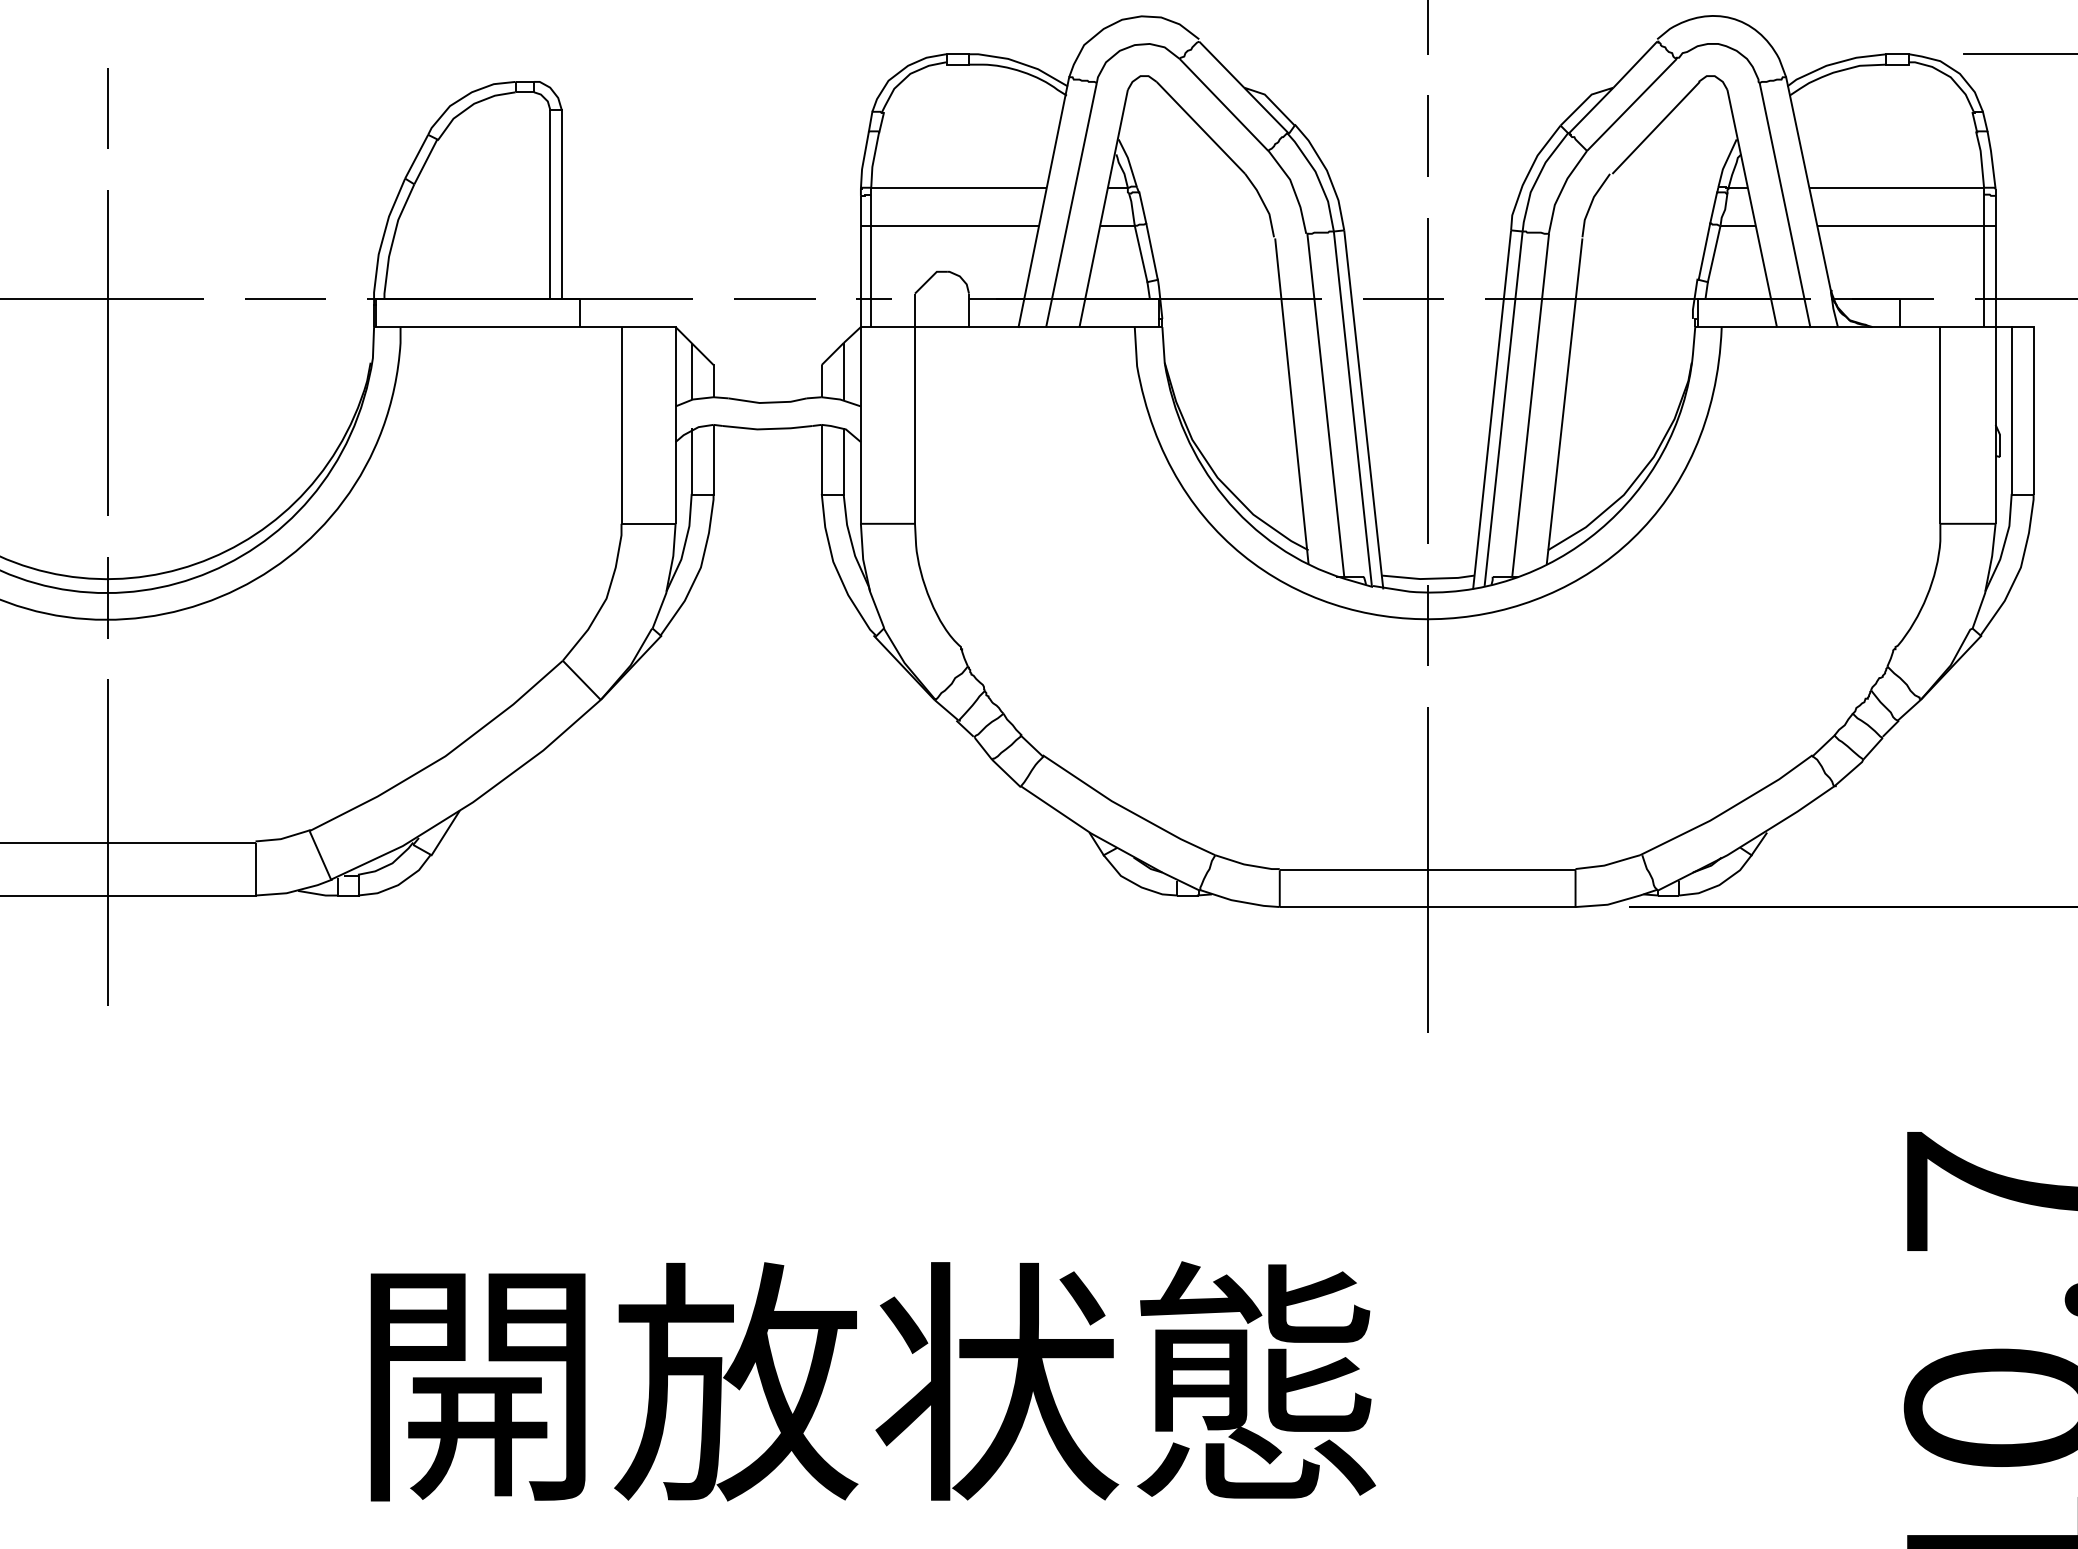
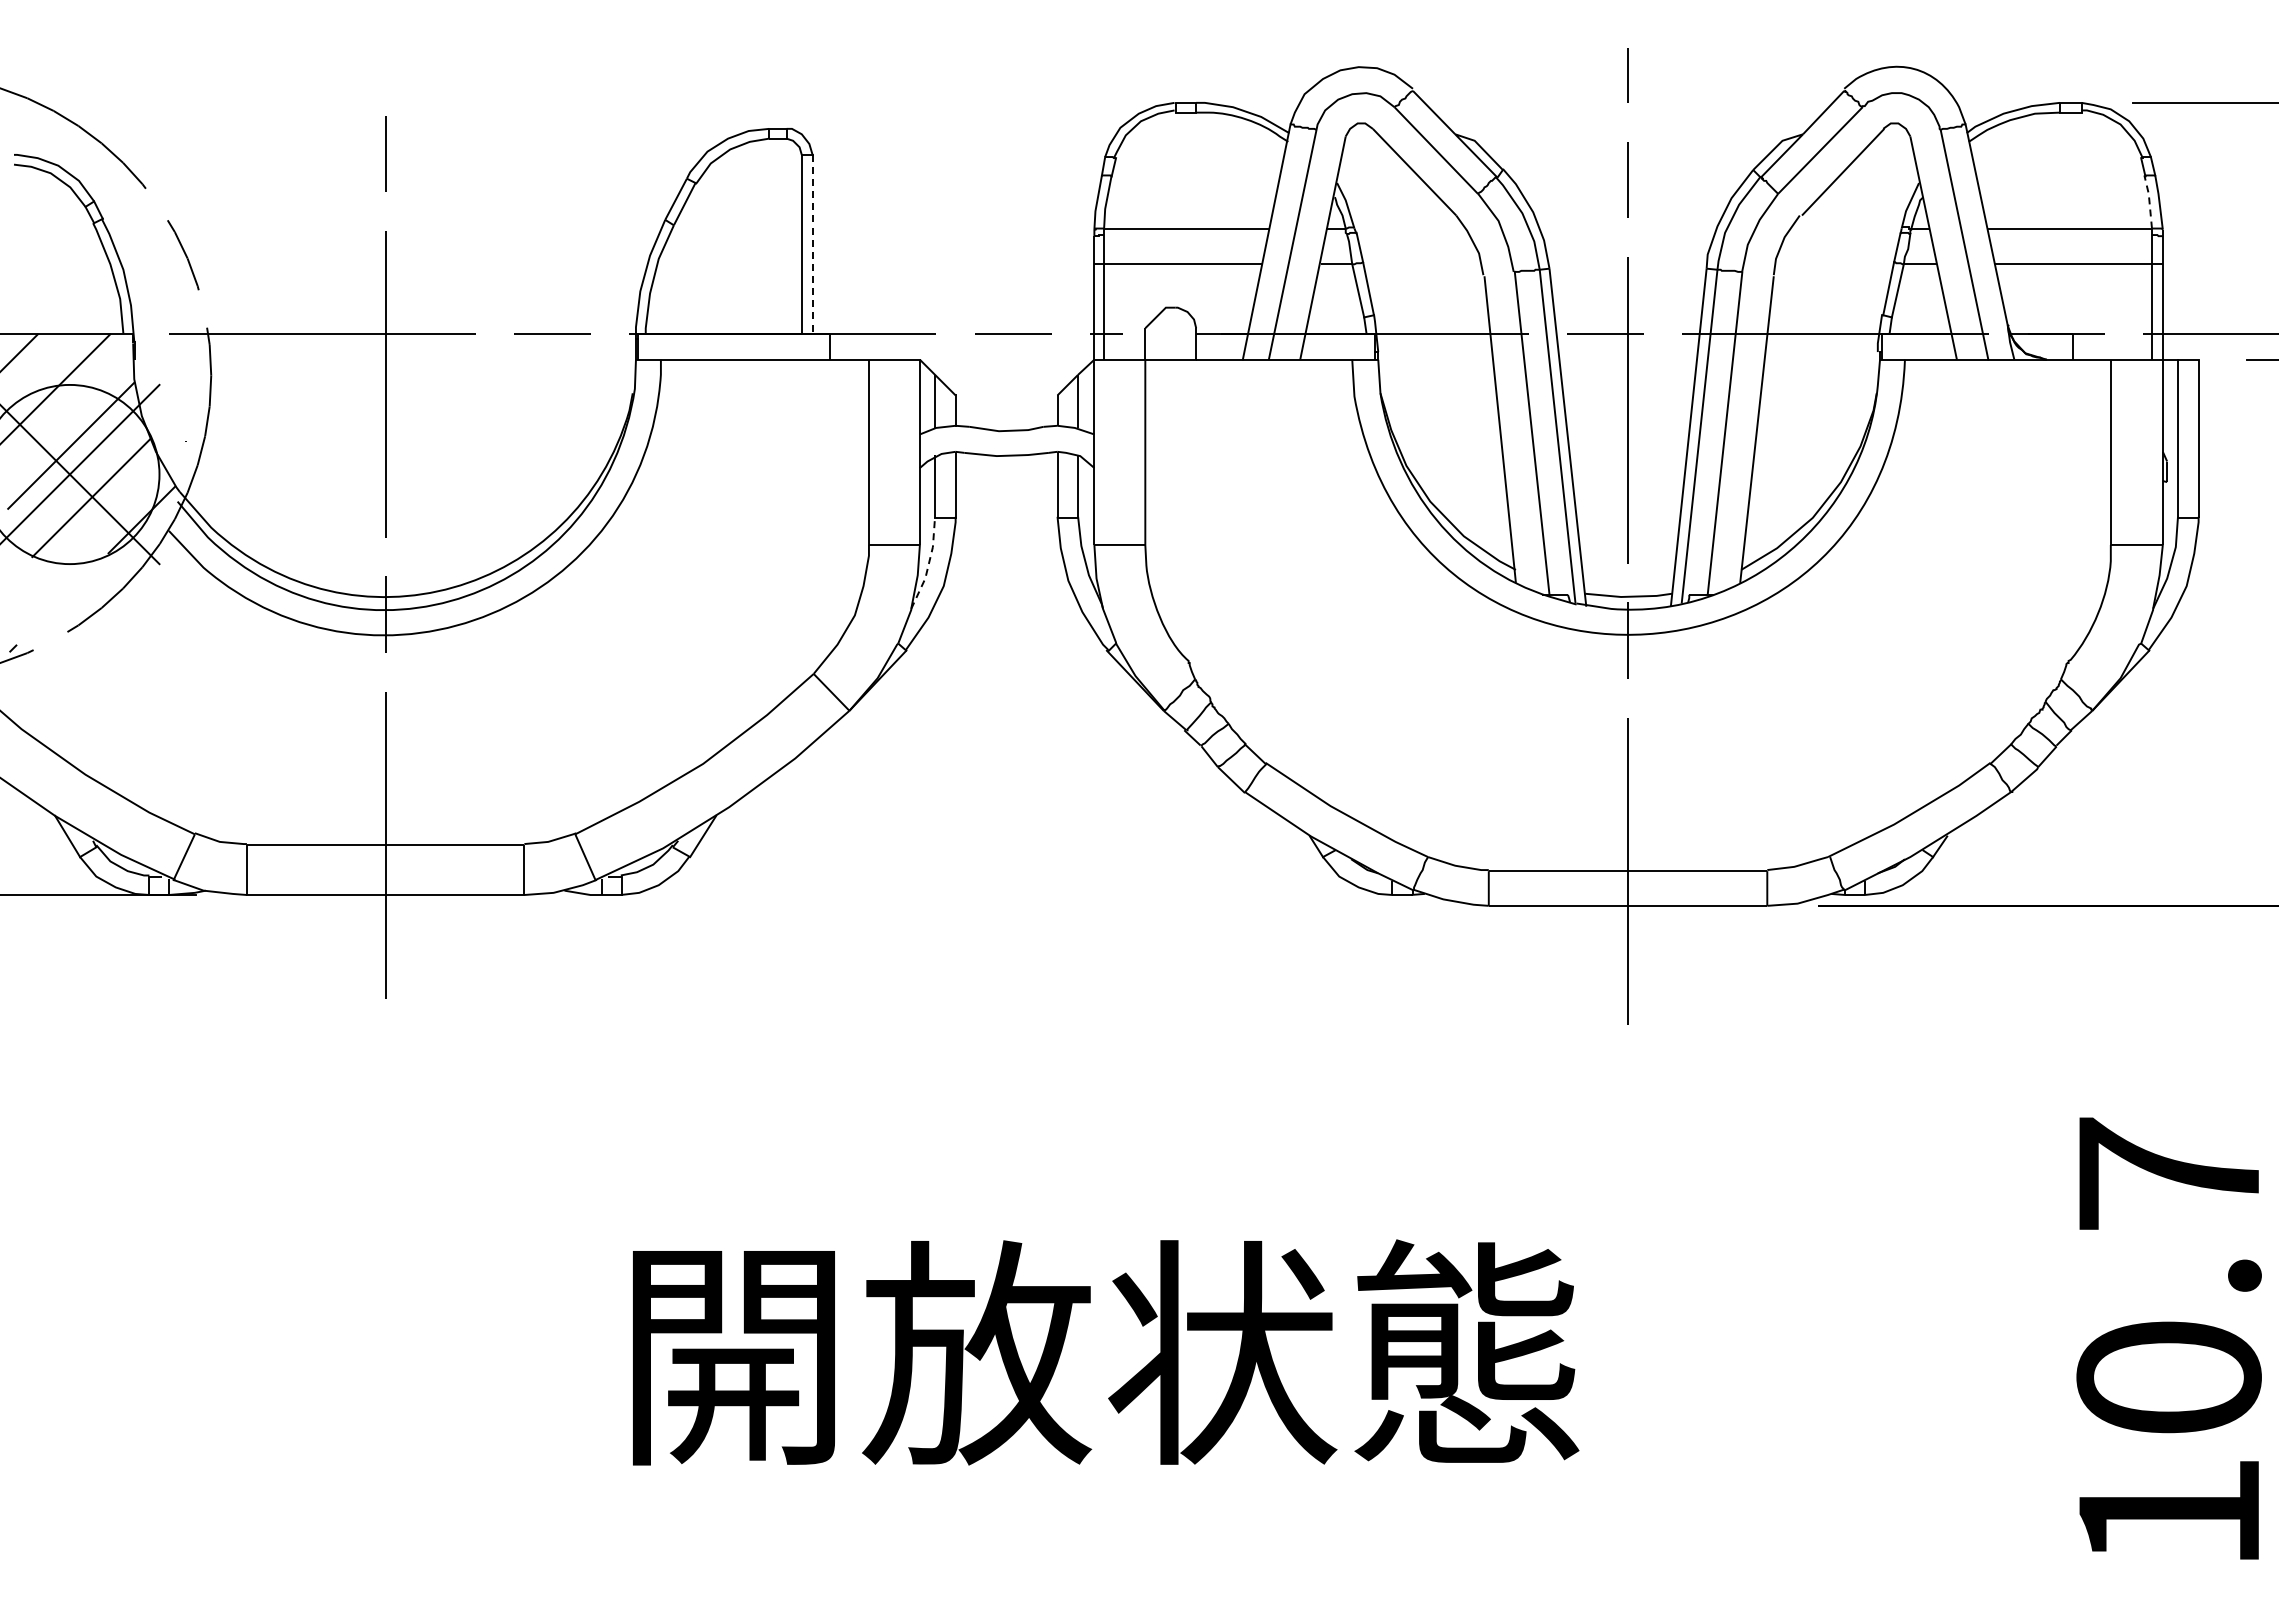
line: (1981, 157) -> (2149, 200), solid -> dashed
line: (561, 204) -> (812, 244), solid -> dashed
line: (684, 544) -> (928, 564), solid -> dashed

